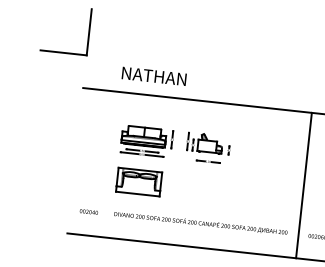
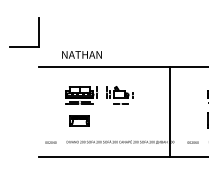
part: (138, 181) -> (79, 120), size x0.7
line: (304, 184) -> (170, 111), moved

